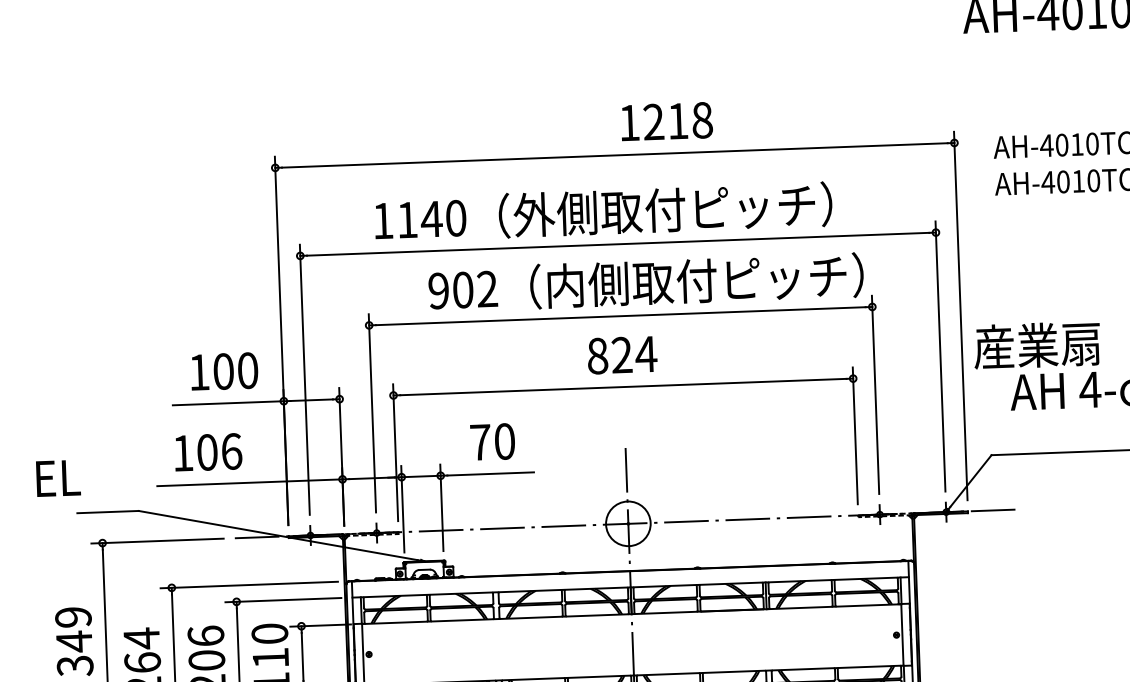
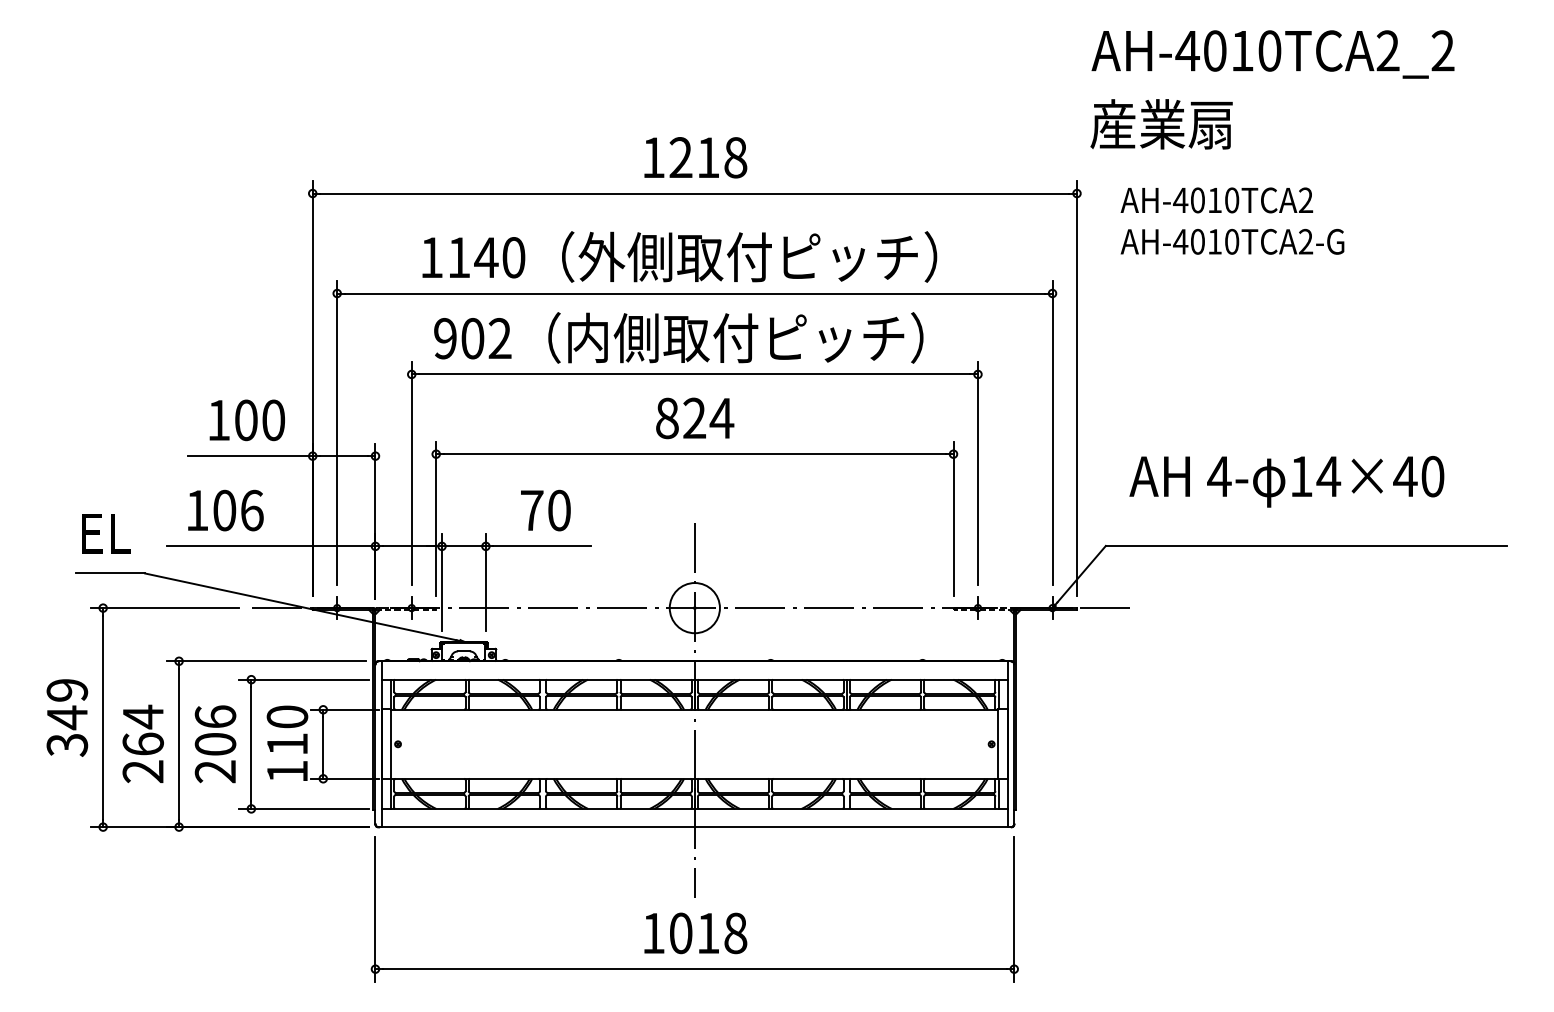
text: (666, 121) -> (695, 157), moved
text: (645, 282) -> (678, 337), moved
text: (1037, 345) -> (1161, 124), moved
text: (58, 478) -> (106, 533), moved

